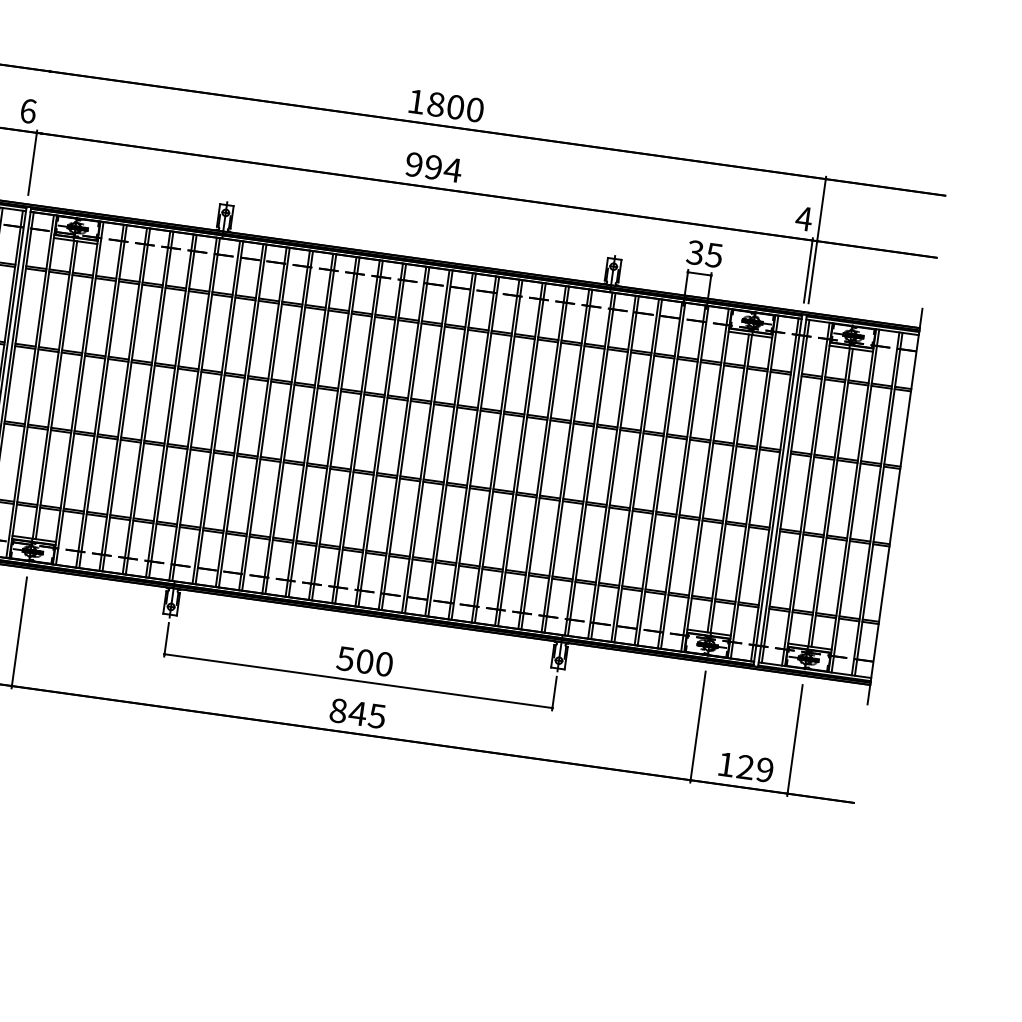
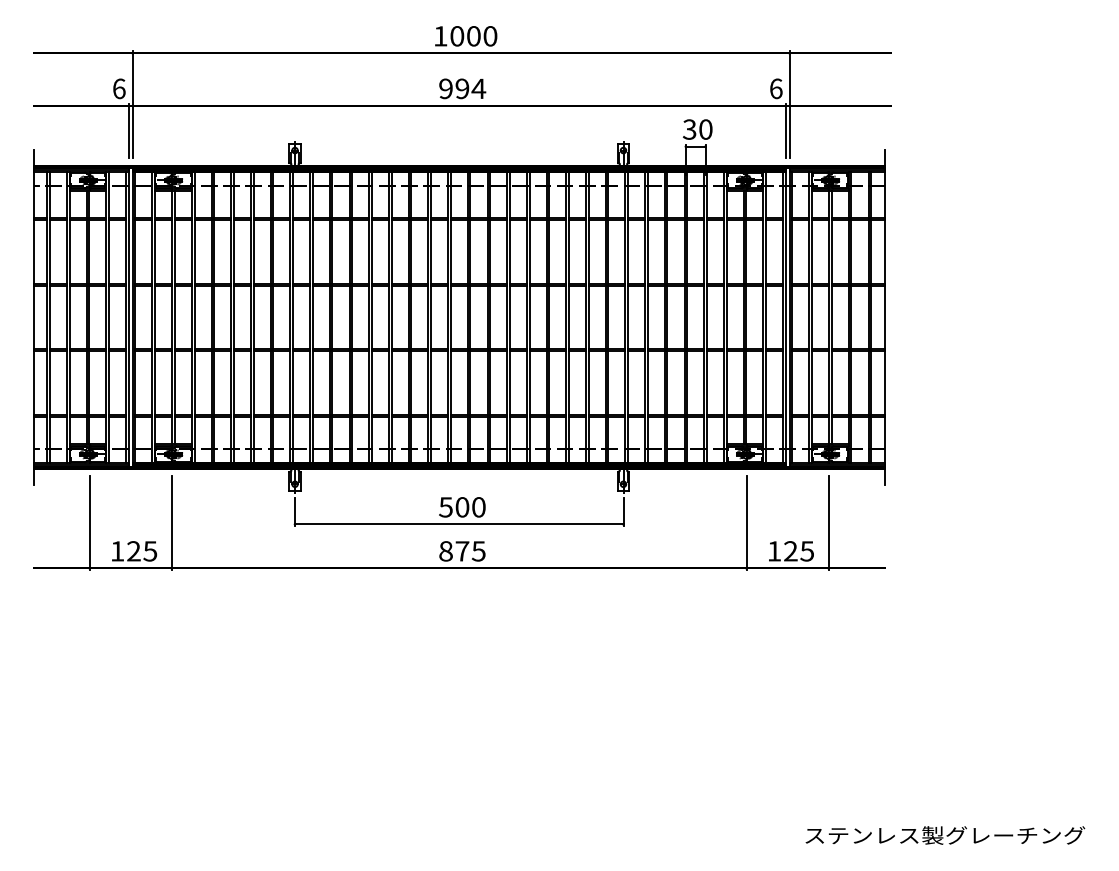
text: (436, 104) -> (457, 36), 1800 -> 1000
line: (41, 131) -> (132, 104), added
text: (803, 218) -> (775, 88), 4 -> 6
text: (713, 255) -> (705, 129), 35 -> 30
text: (357, 713) -> (462, 551), 845 -> 875
text: (764, 770) -> (806, 551), 129 -> 125

